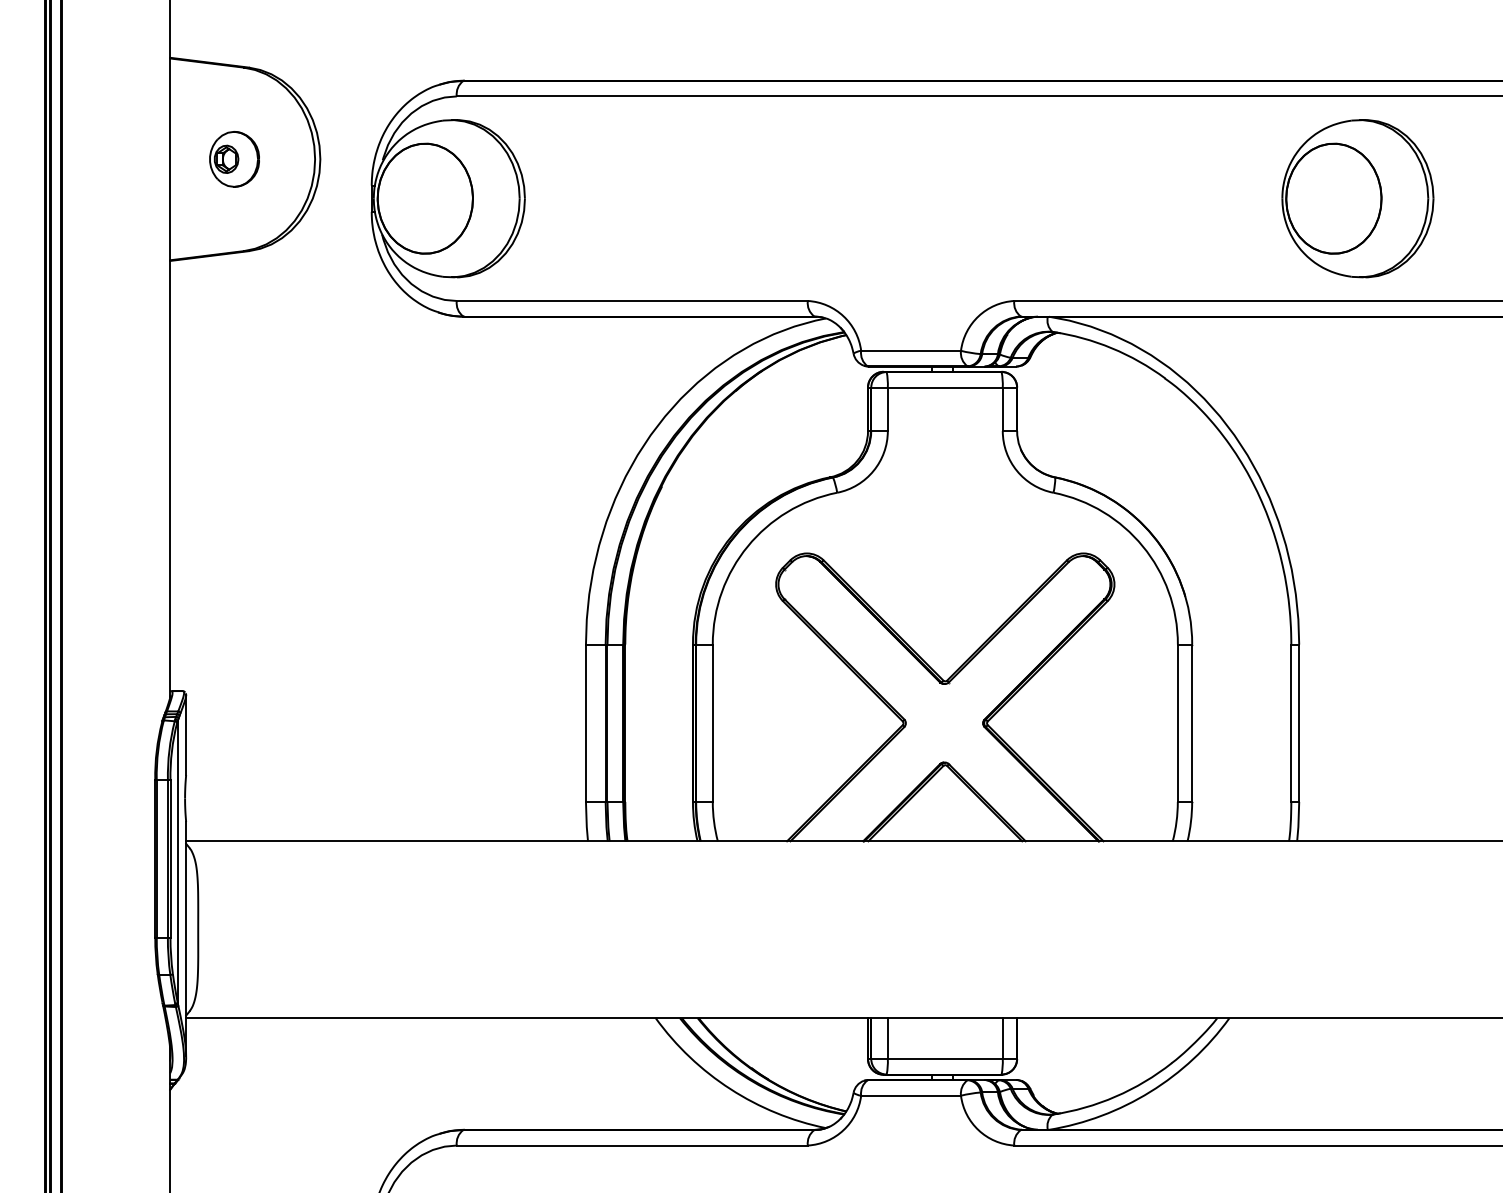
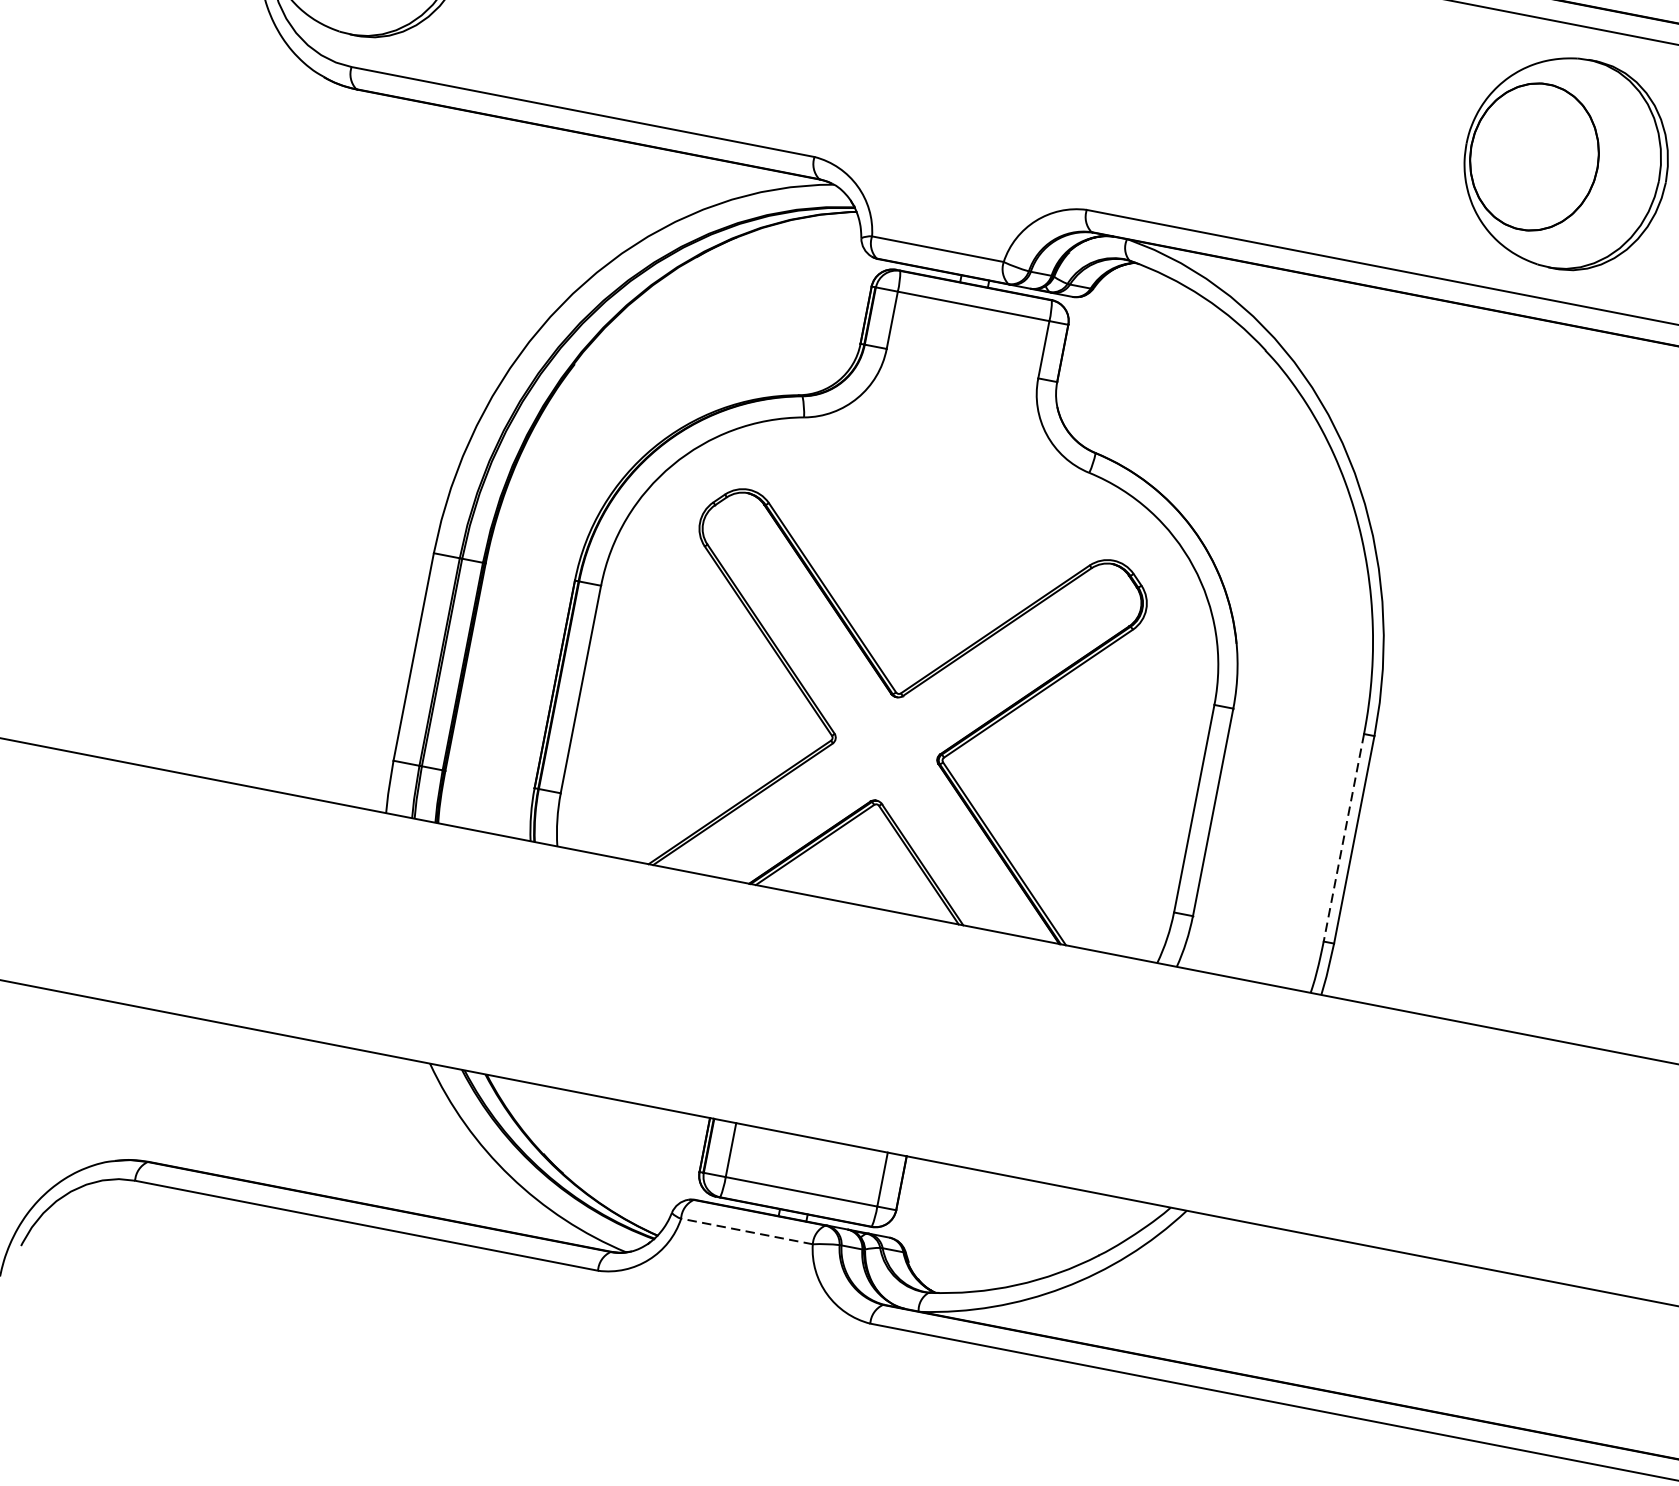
line: (1291, 723) -> (1344, 838), solid -> dashed
line: (911, 1095) -> (747, 1231), solid -> dashed

